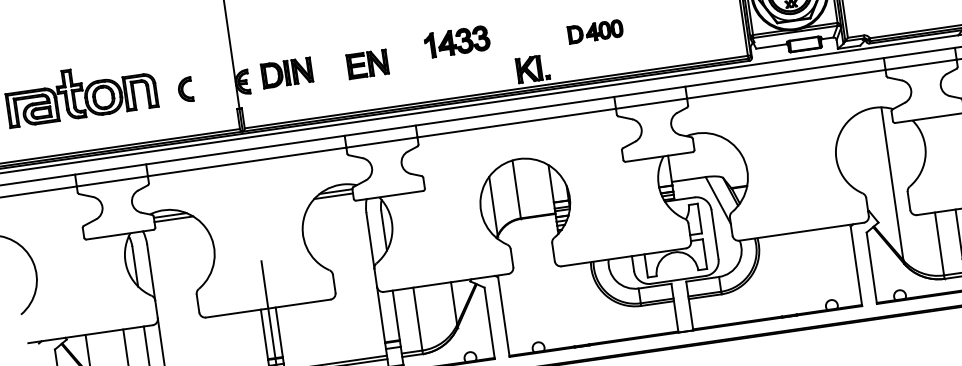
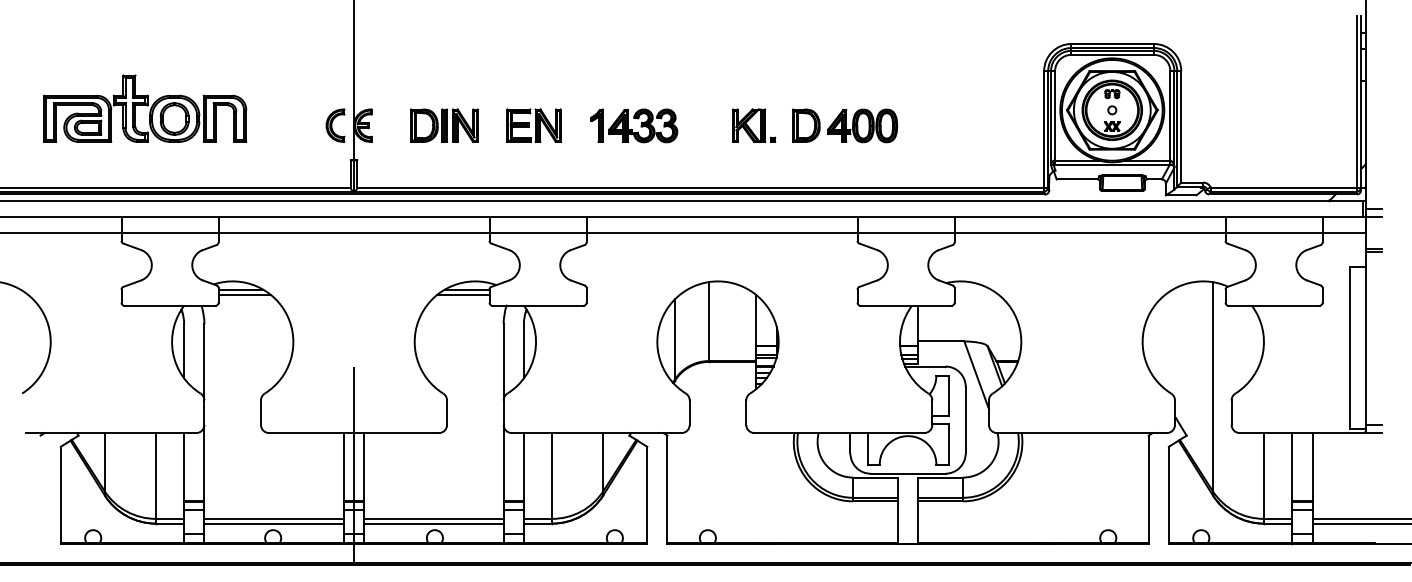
part: (595, 31) -> (844, 125), size x1.43
part: (457, 41) -> (634, 125), moved
part: (533, 68) -> (754, 125), moved
part: (287, 72) -> (444, 125), moved
part: (185, 89) -> (335, 125), moved

